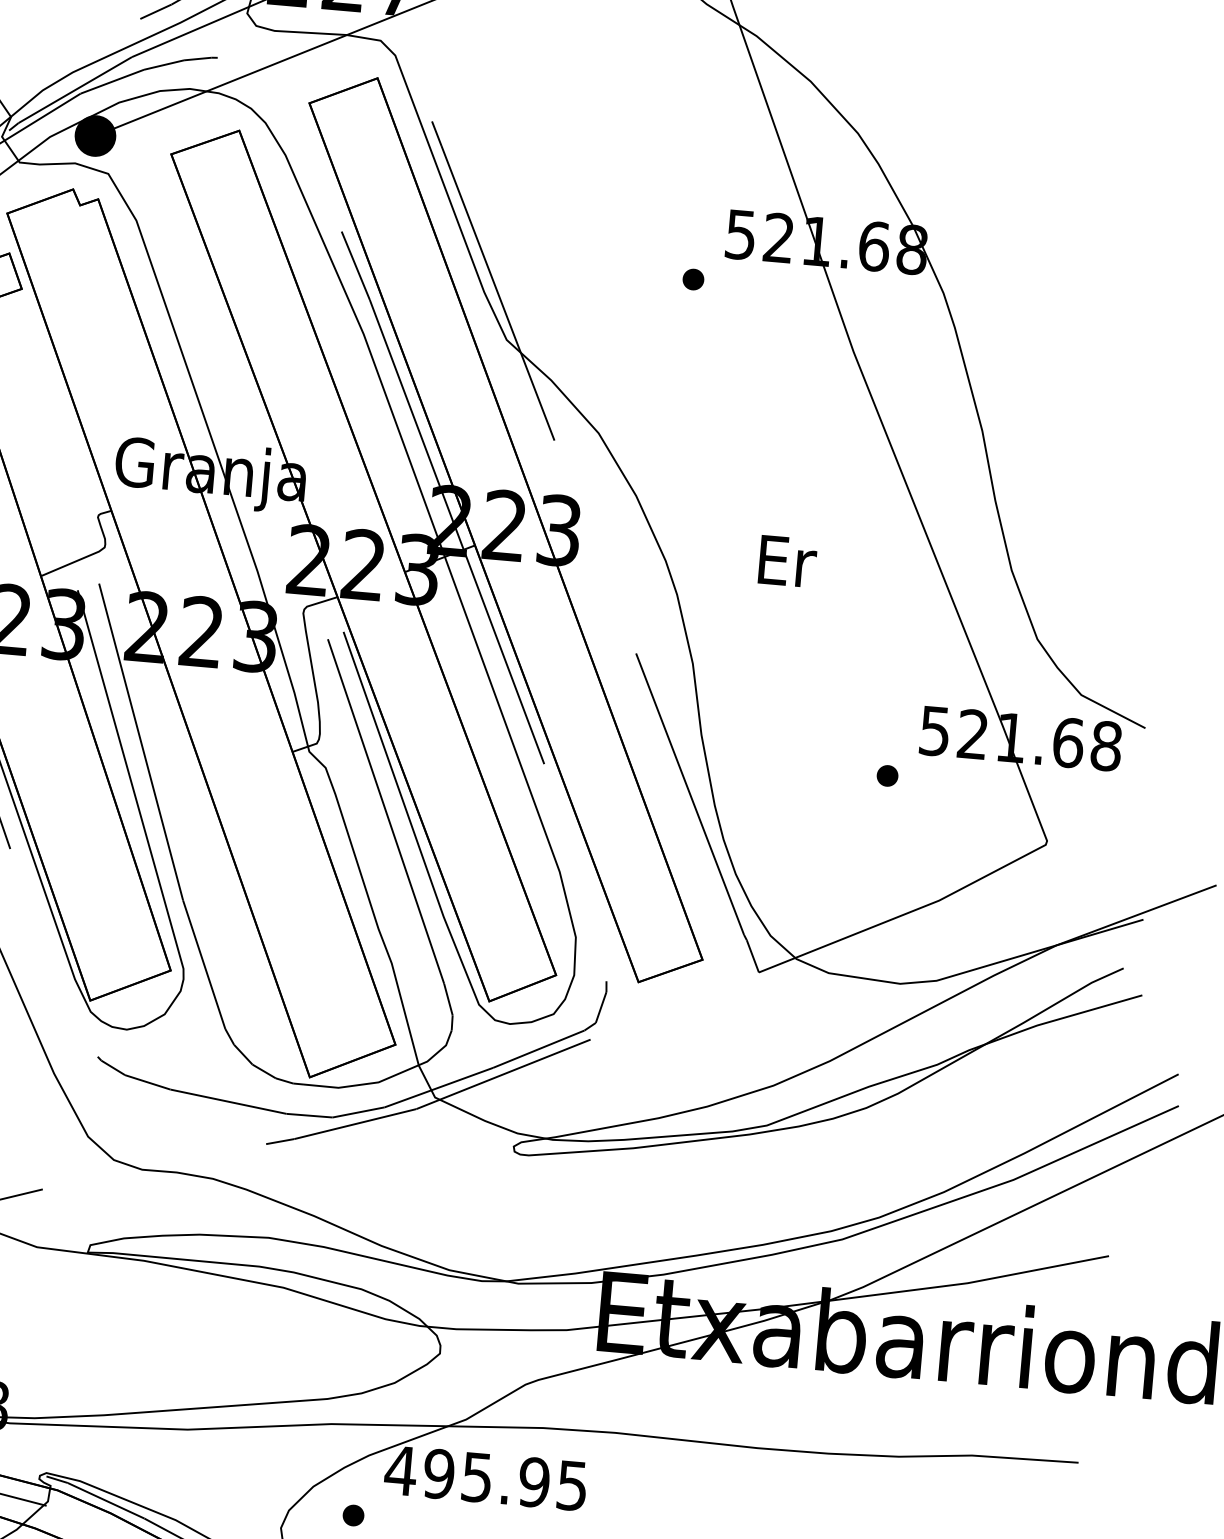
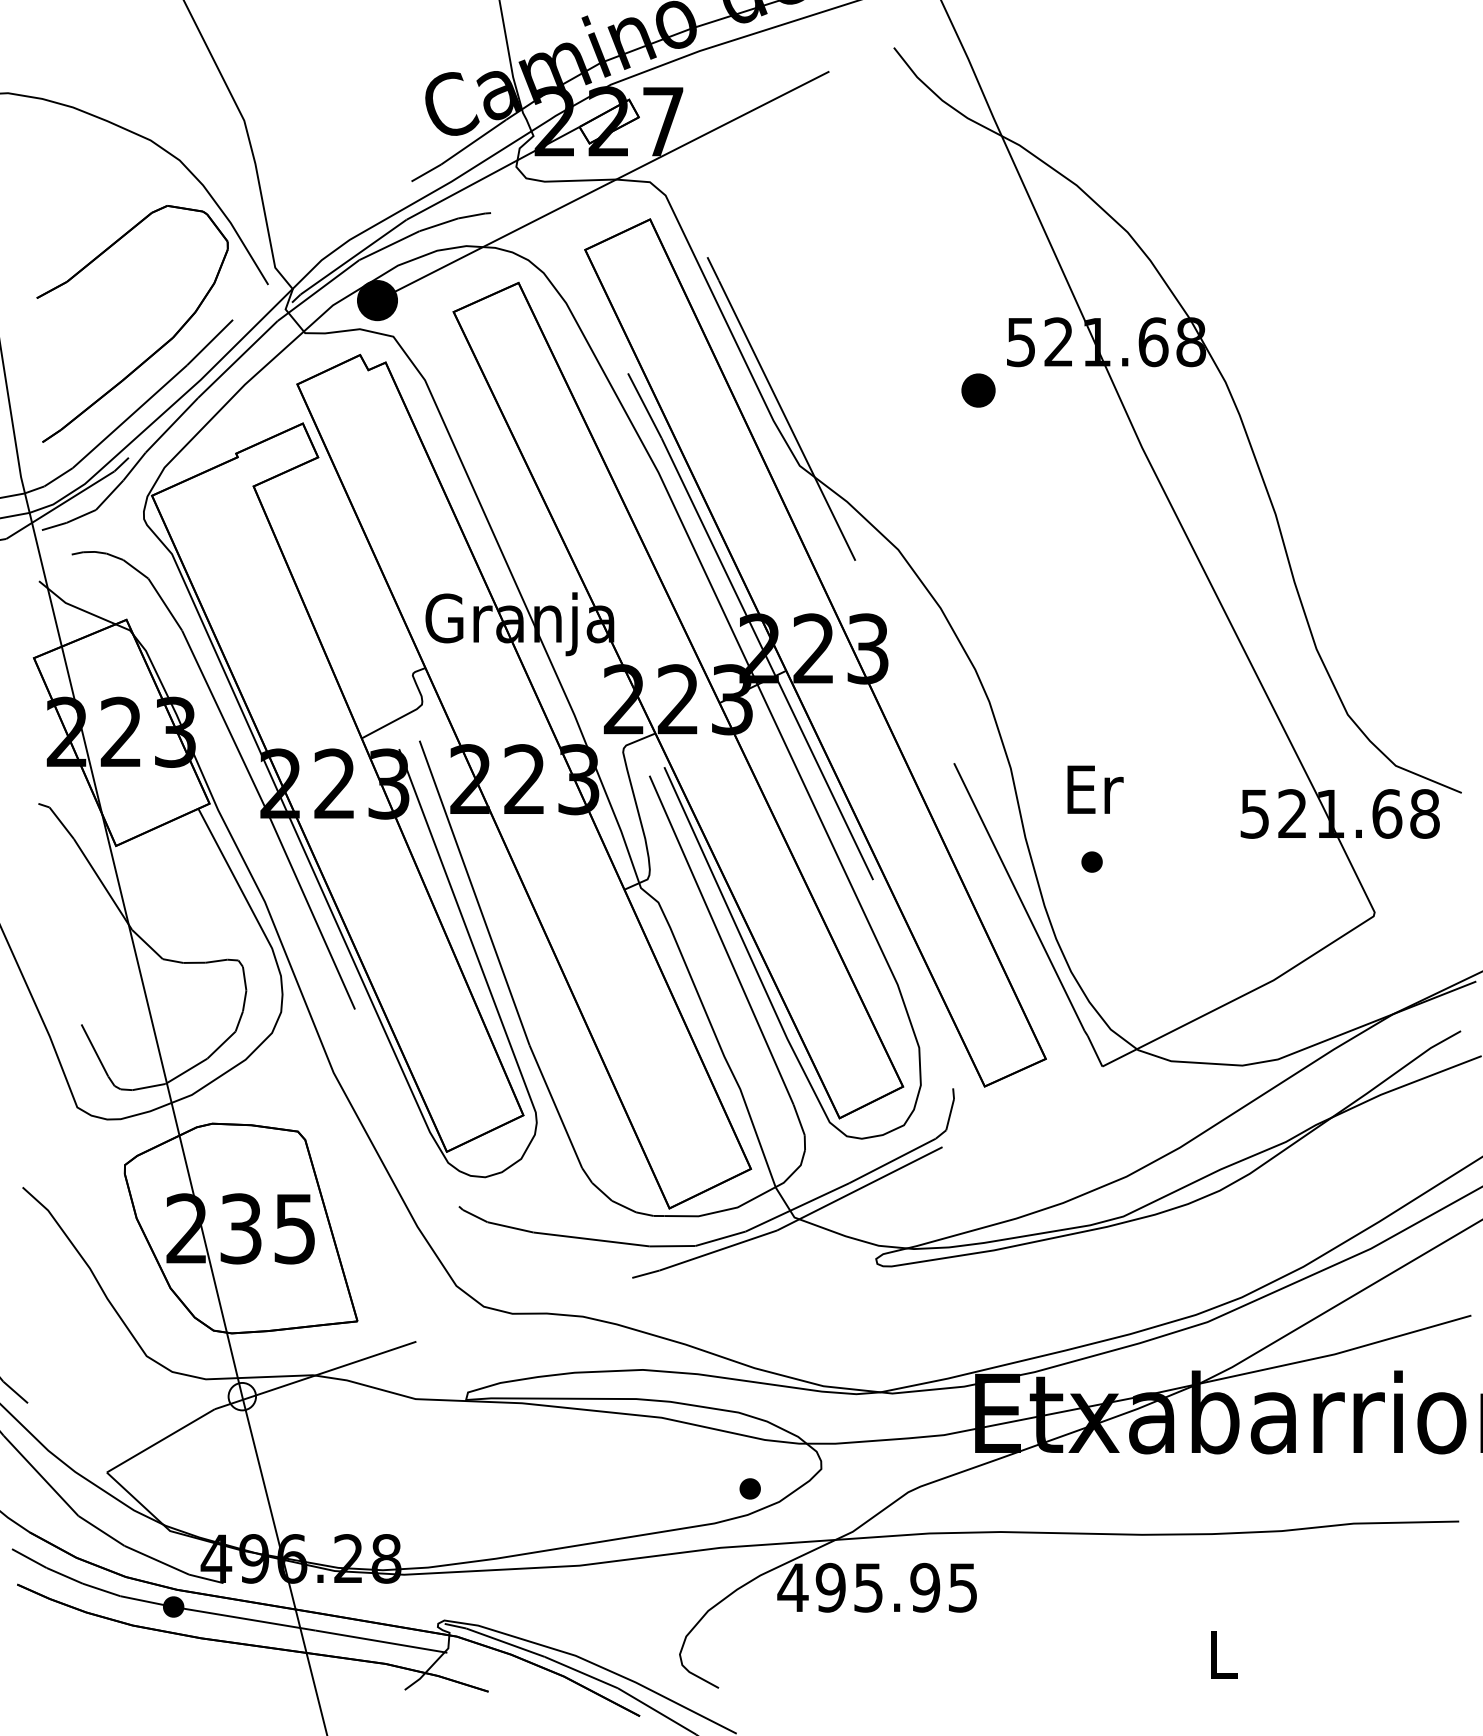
part: (692, 278) -> (977, 389), size x1.6
text: (787, 561) -> (1095, 789), moved
part: (887, 775) -> (1091, 861), moved
part: (352, 1515) -> (749, 1488), moved

